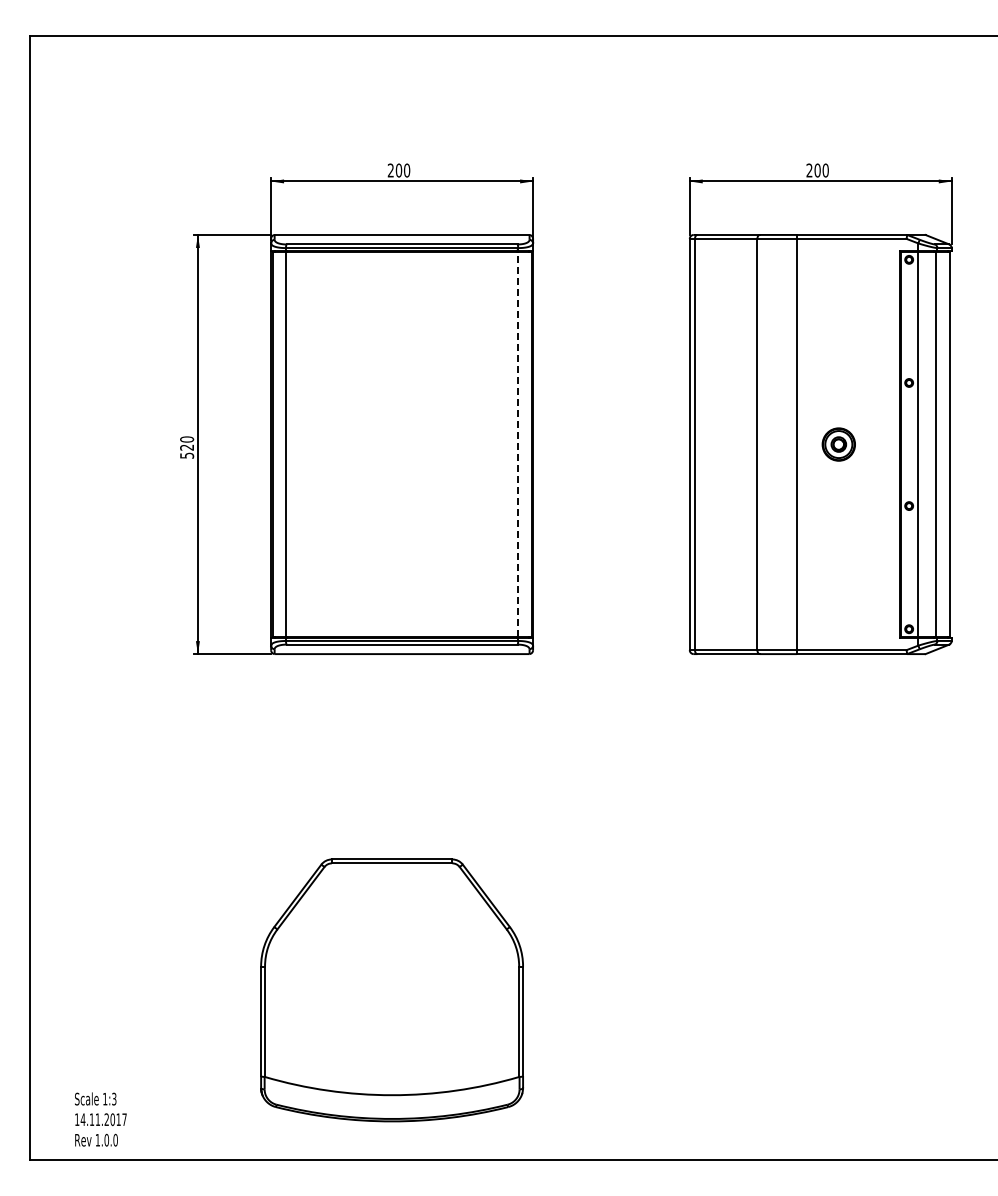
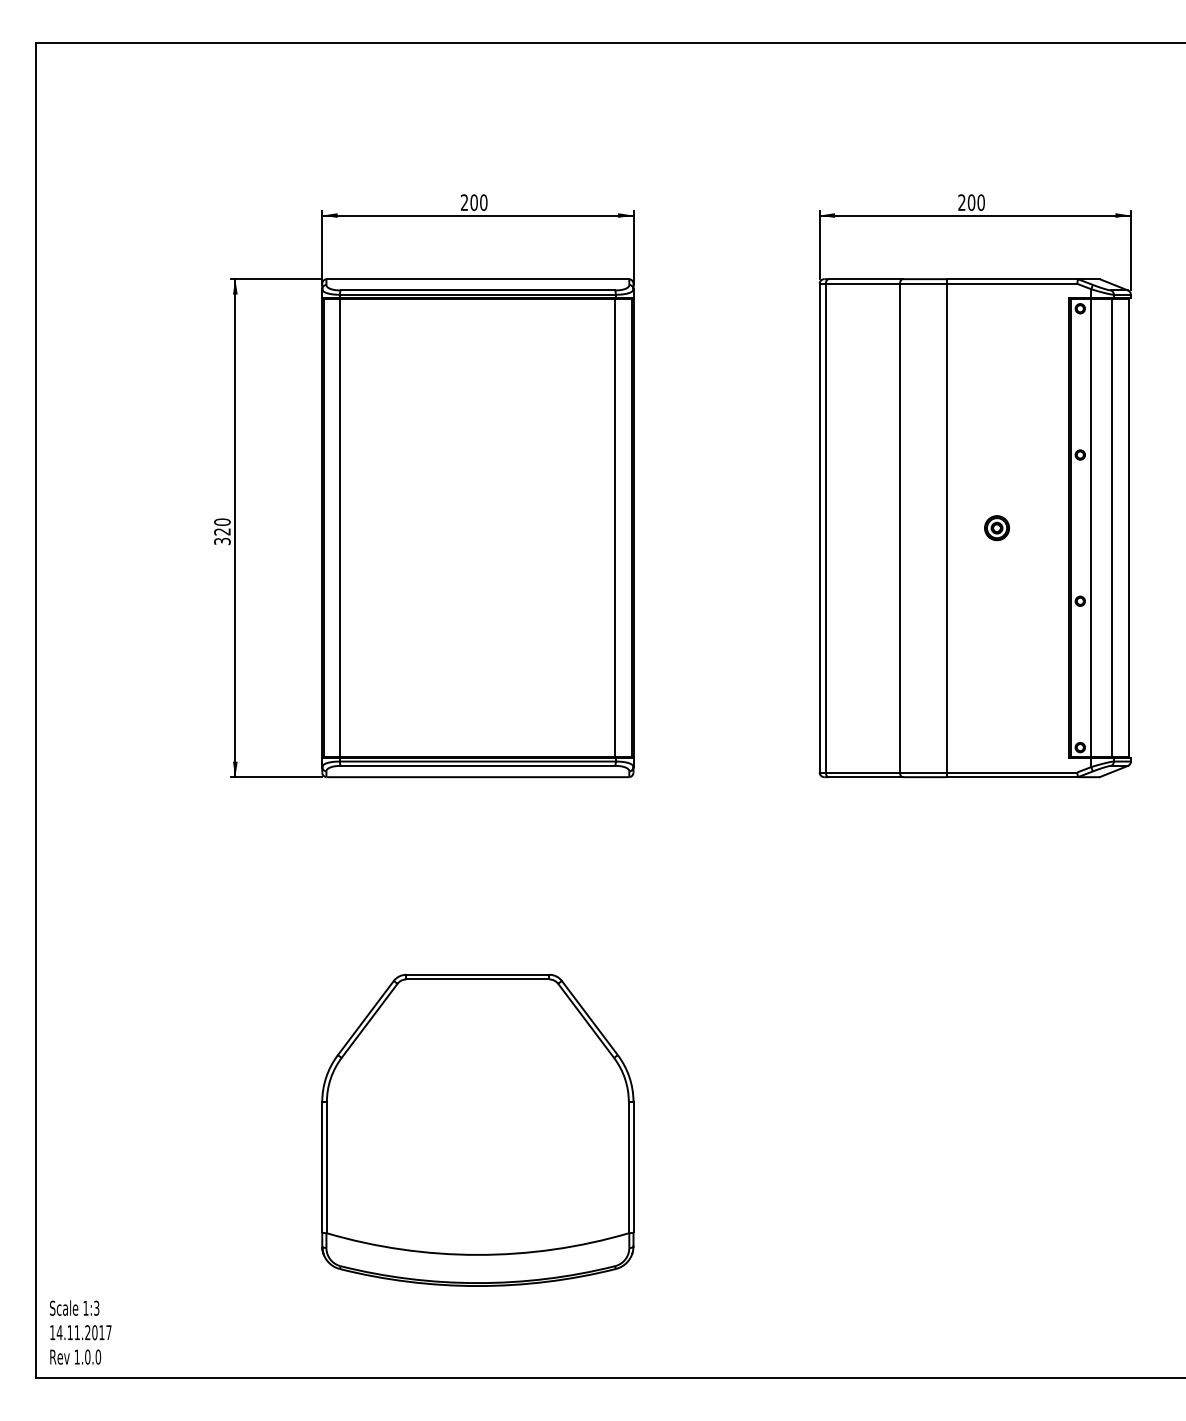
line: (517, 444) -> (614, 528), dashed -> solid
part: (839, 444) -> (997, 528), size x0.62
text: (186, 455) -> (221, 541), 520 -> 320
part: (391, 990) -> (477, 1130), moved
text: (100, 1119) -> (80, 1332), moved

